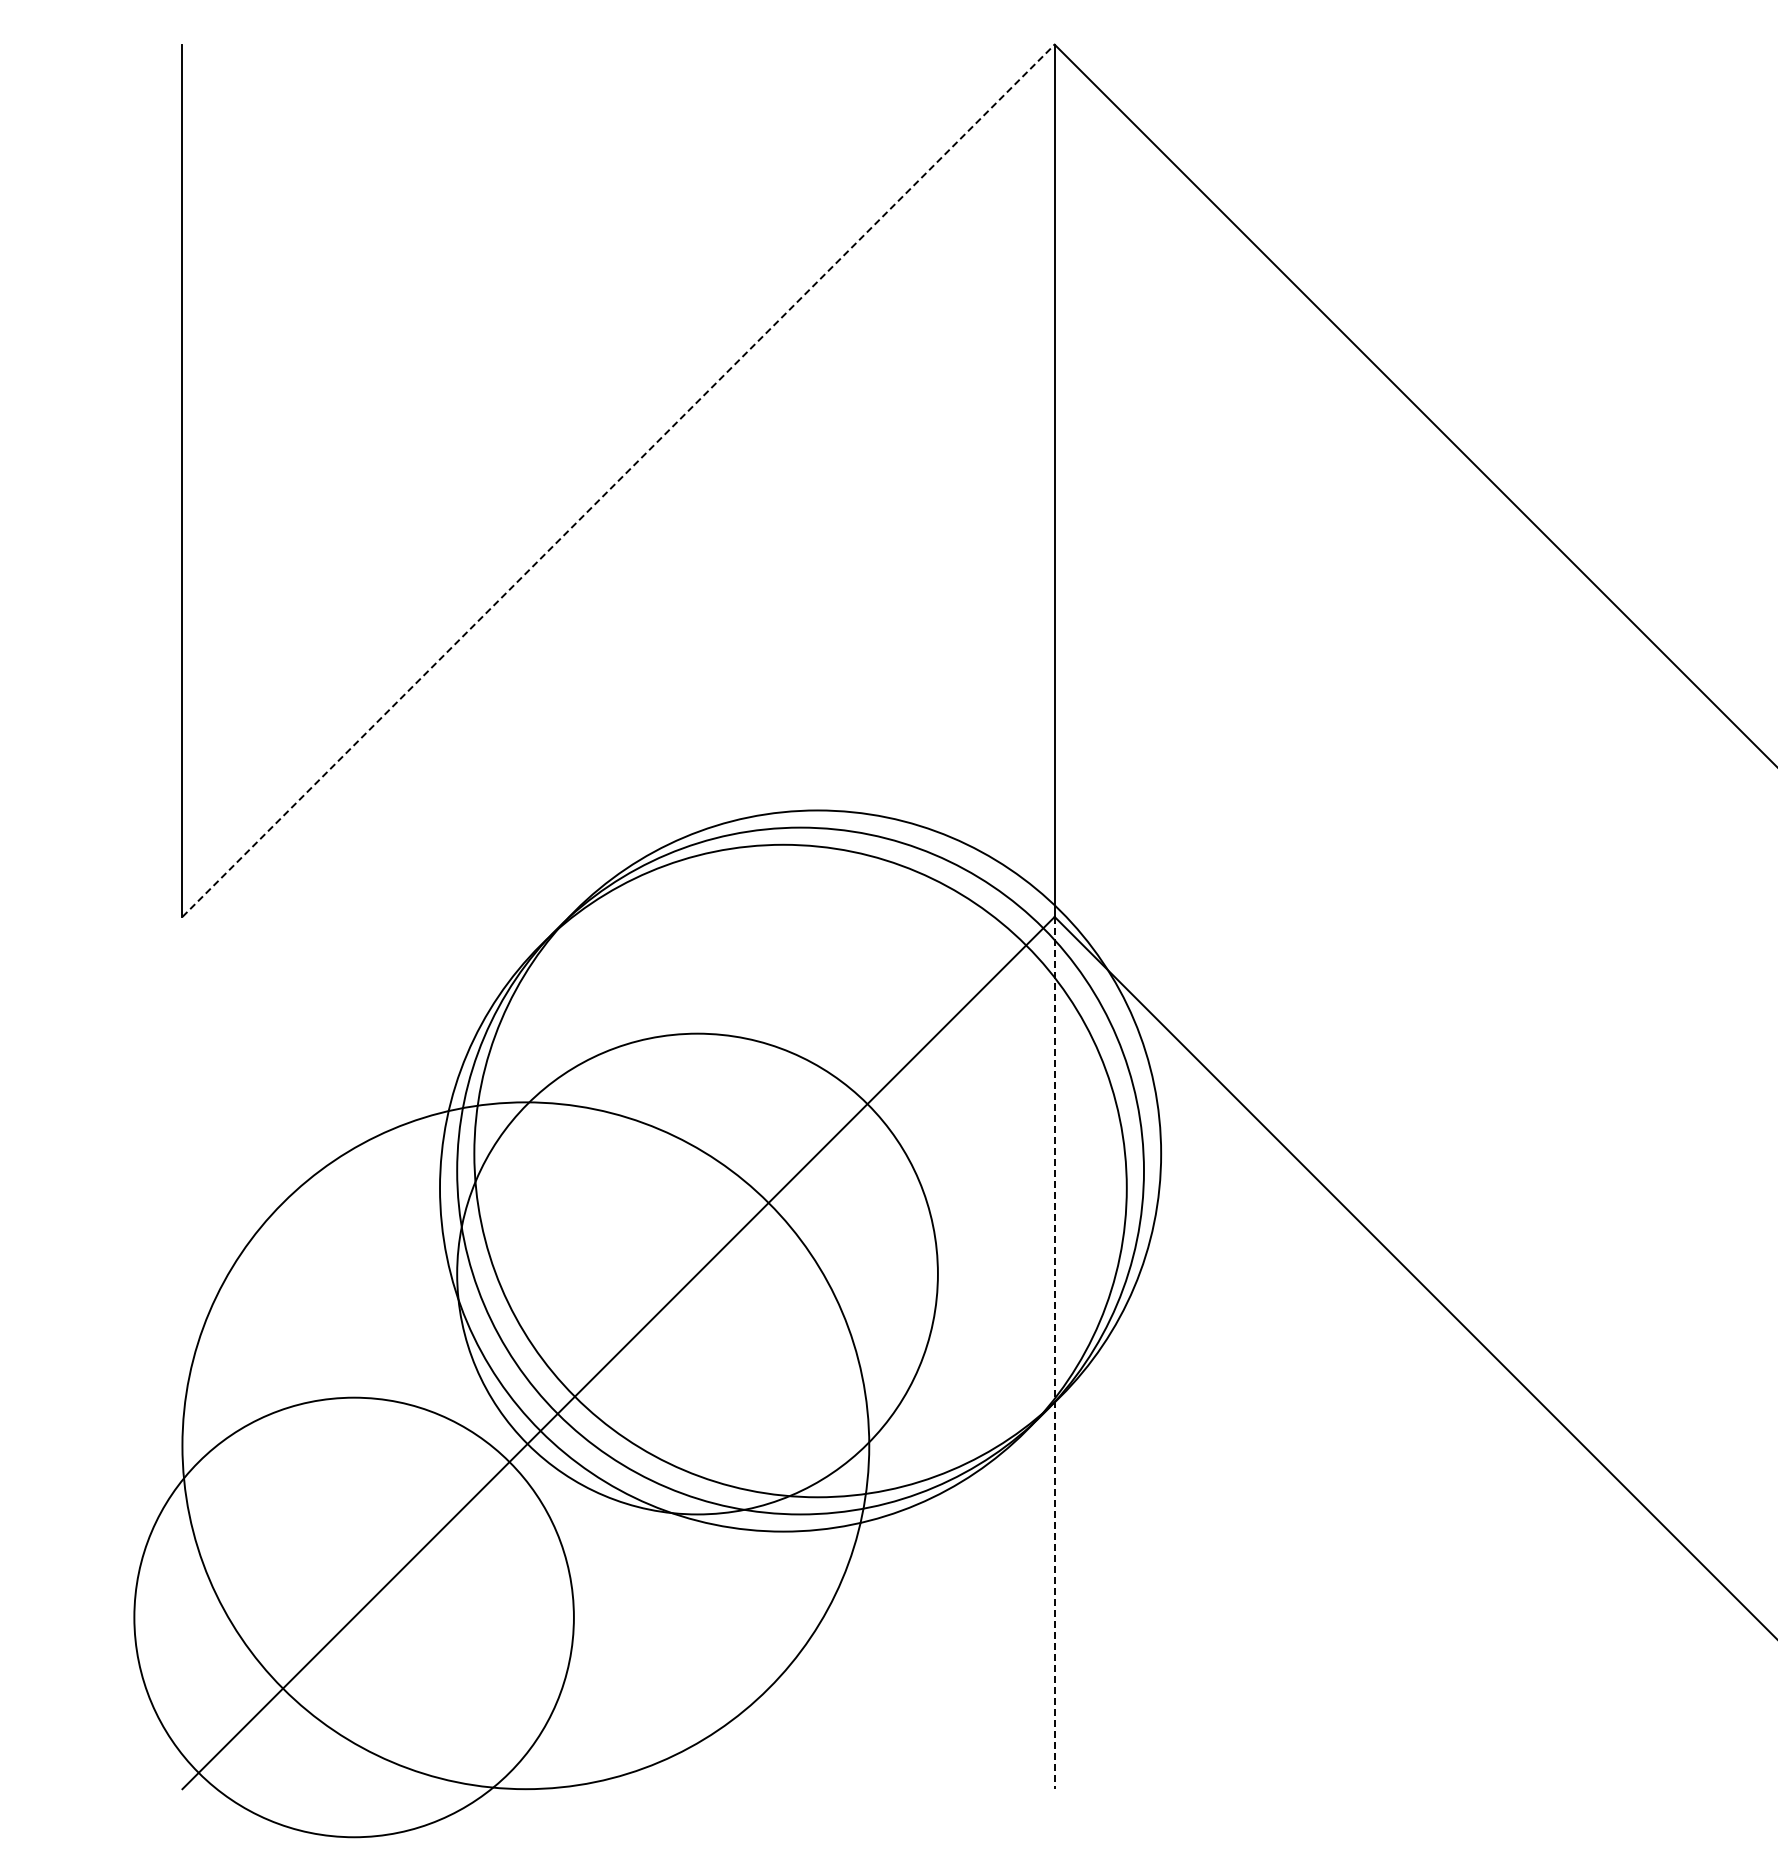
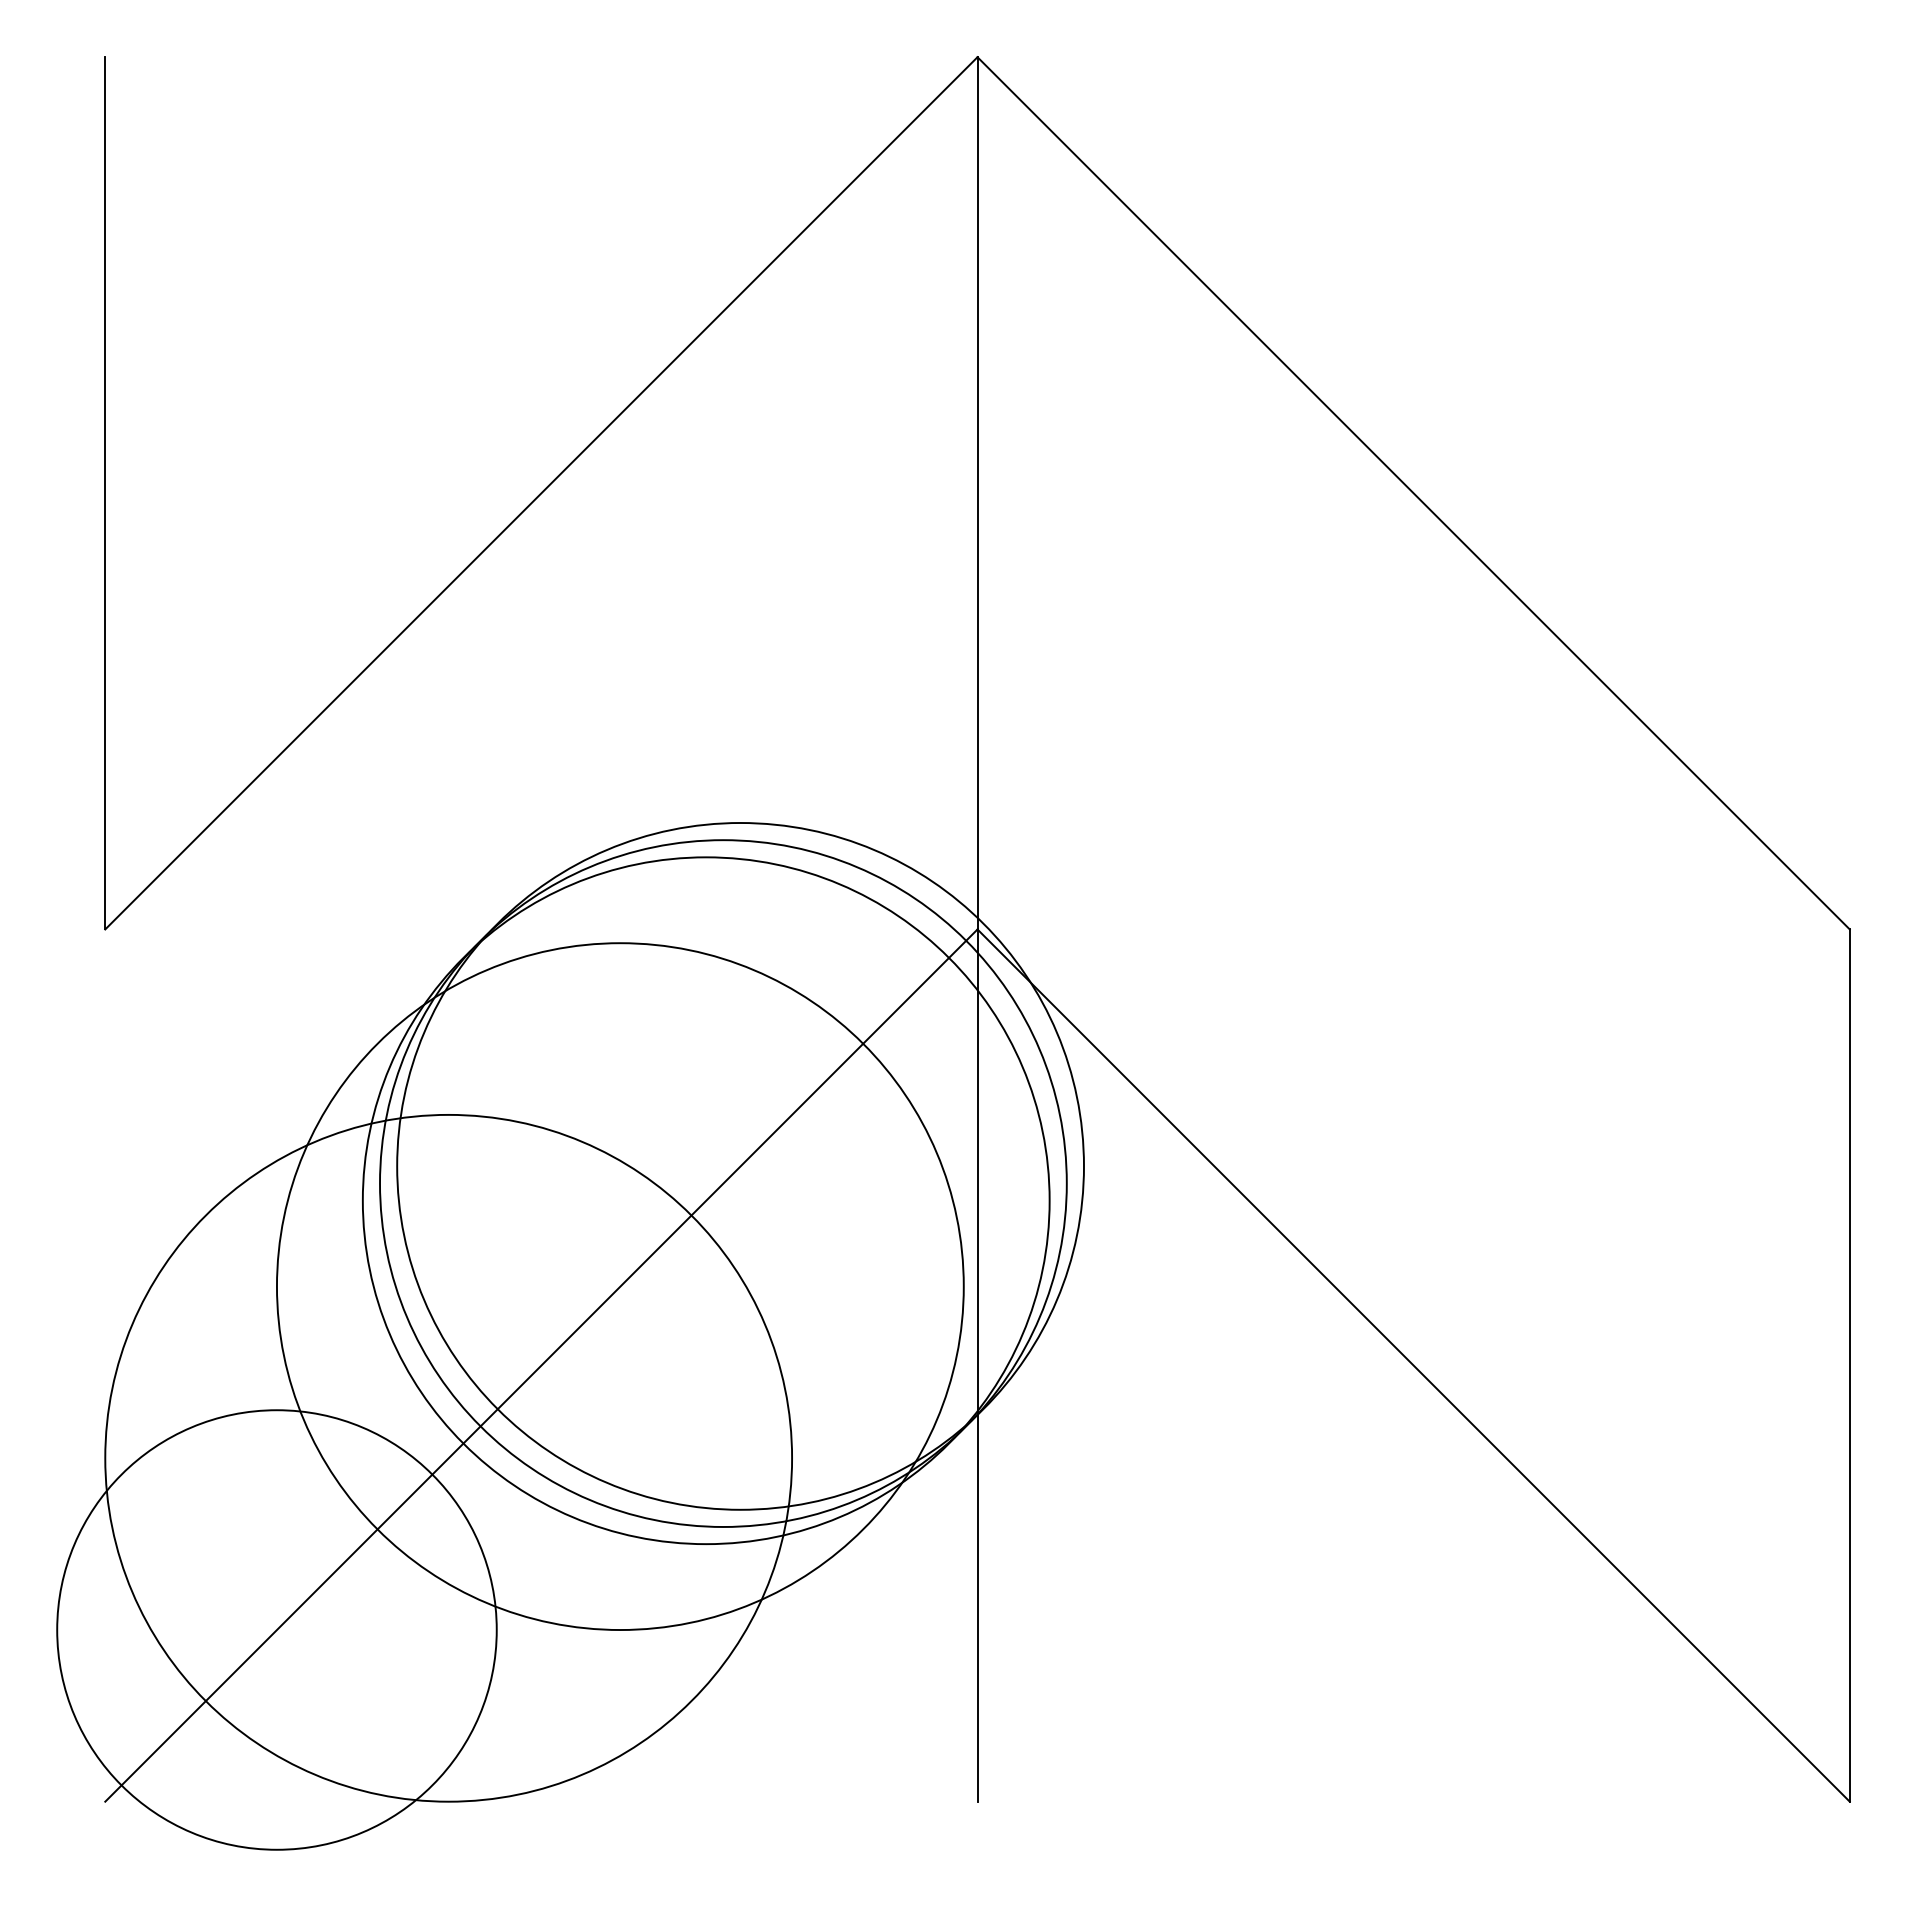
line: (618, 480) -> (541, 493), dashed -> solid
circle: (696, 1273) -> (619, 1286), size x1.43
line: (1054, 1353) -> (977, 1366), dashed -> solid

